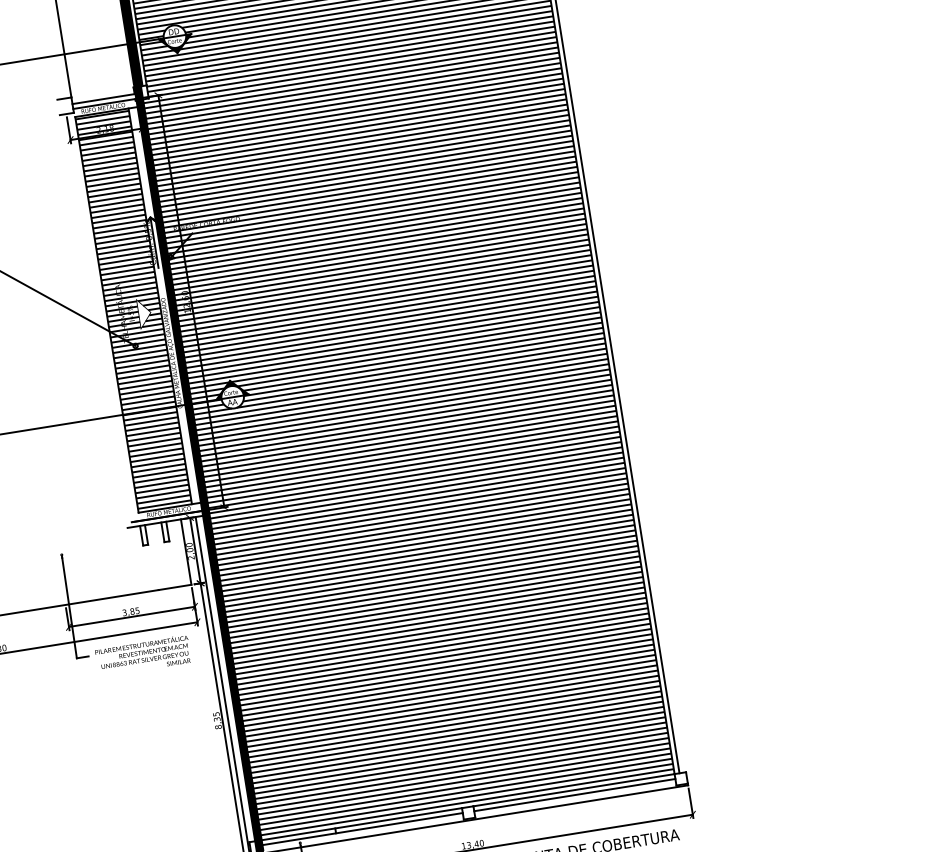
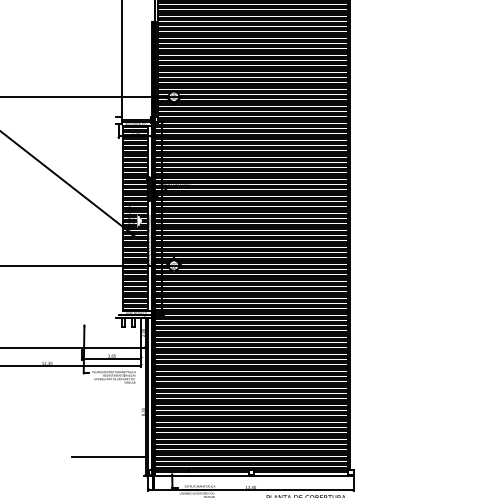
line: (162, 826) -> (110, 456), added

